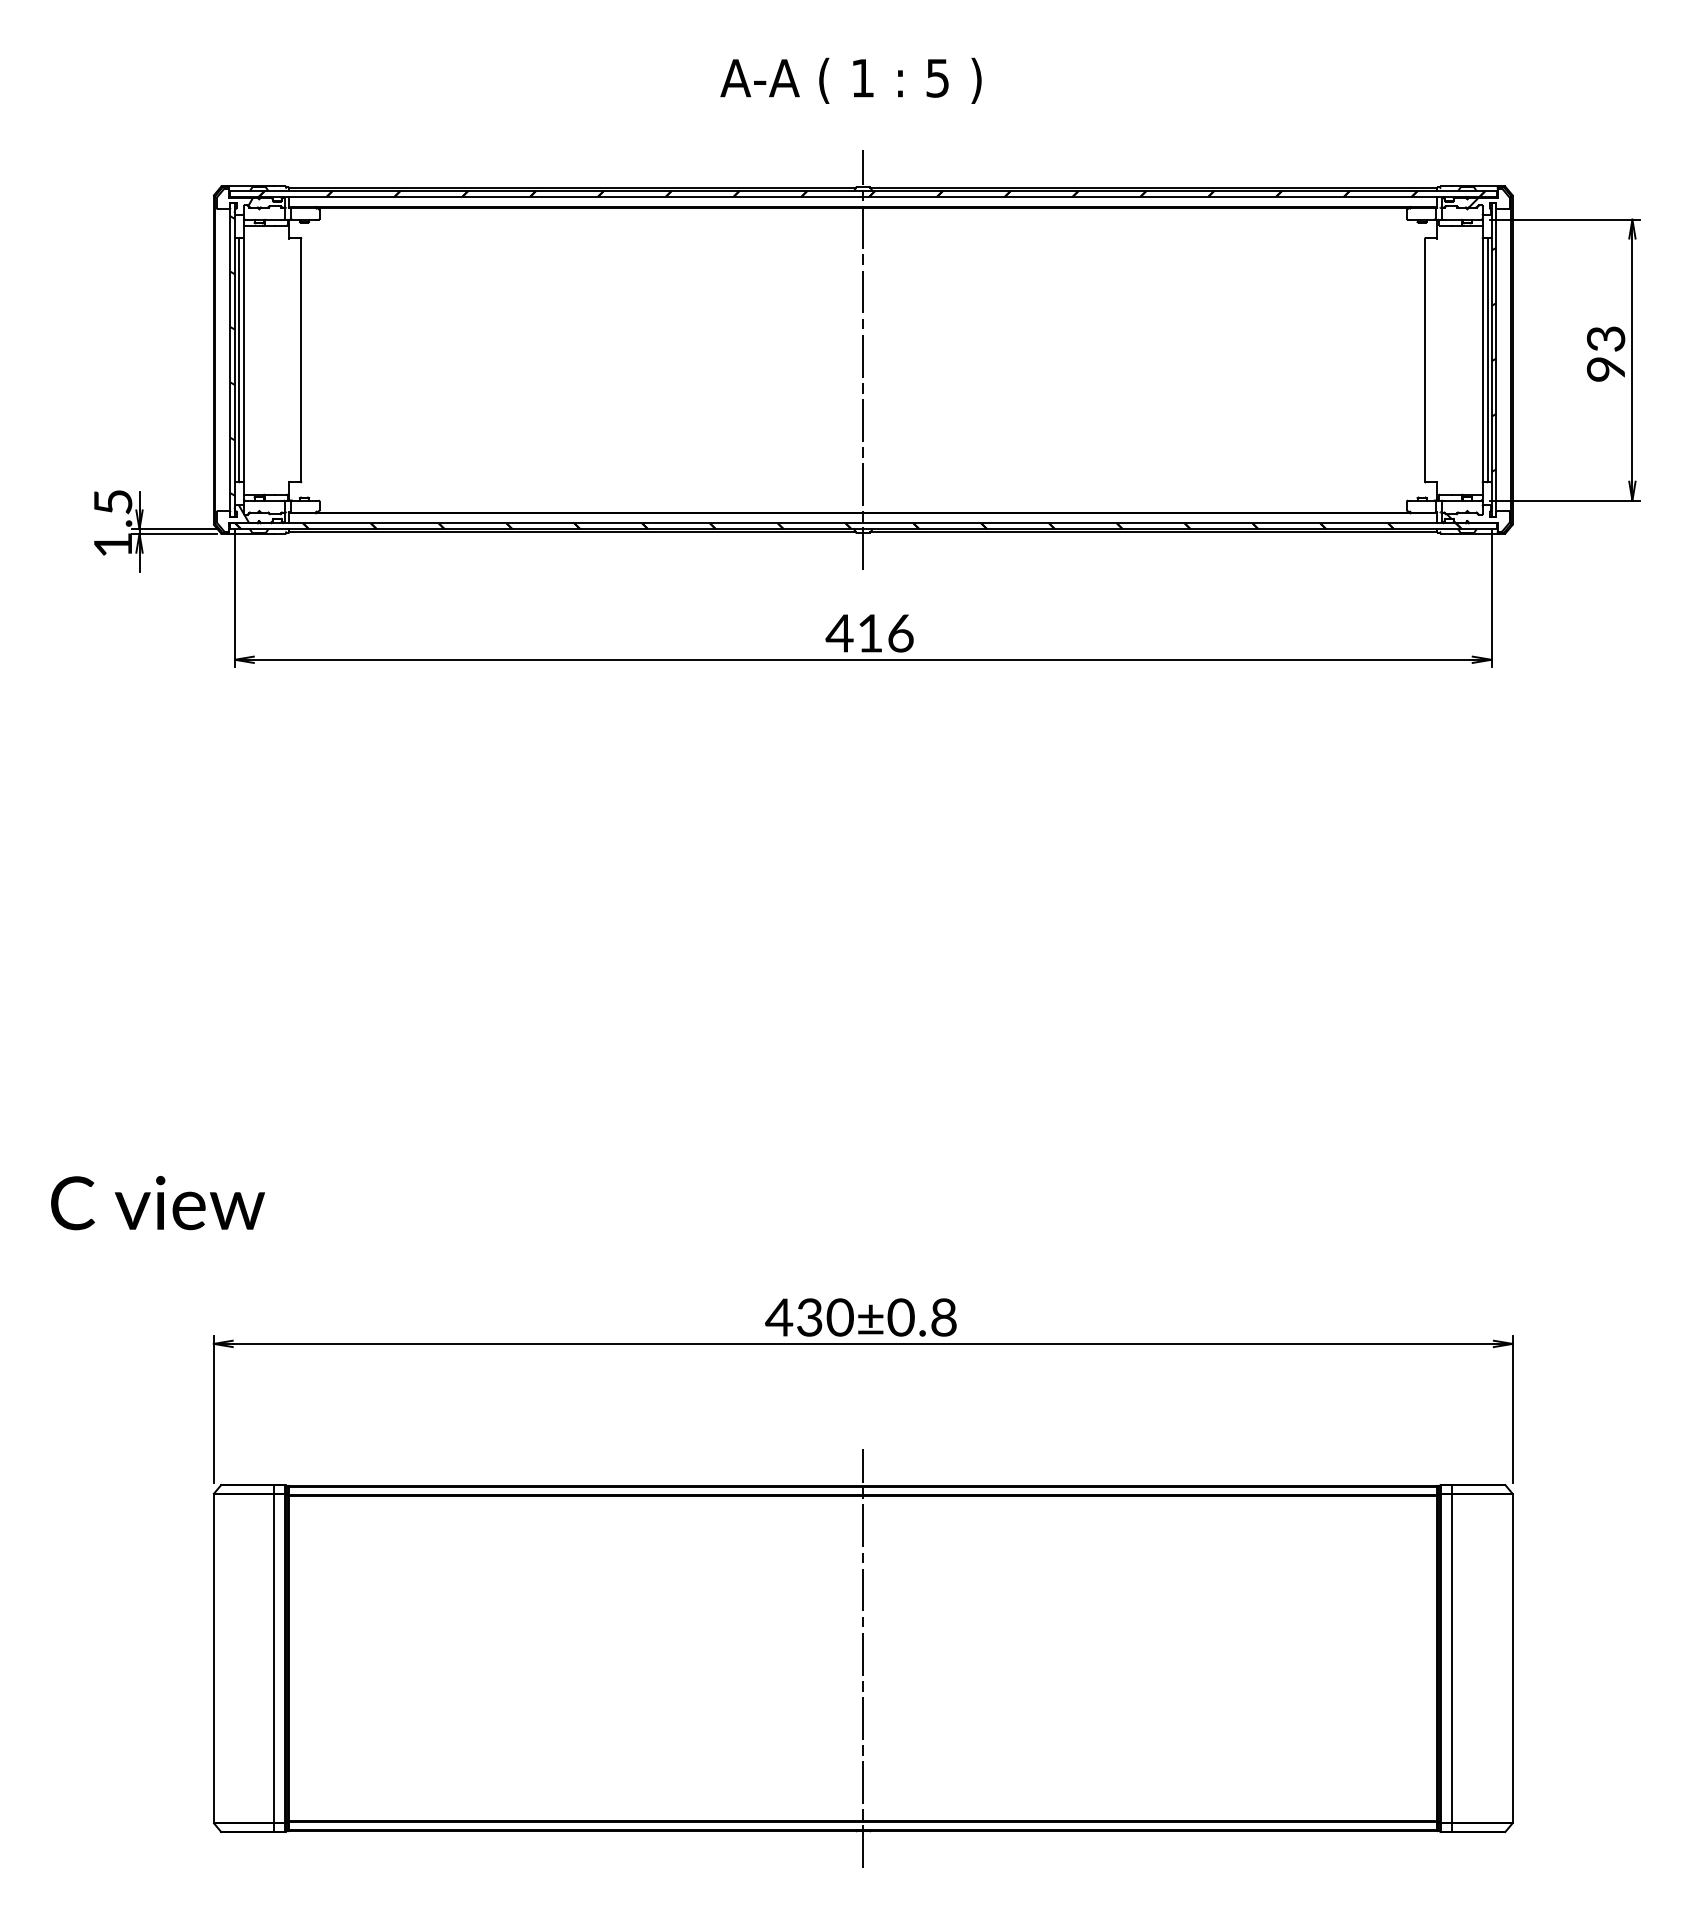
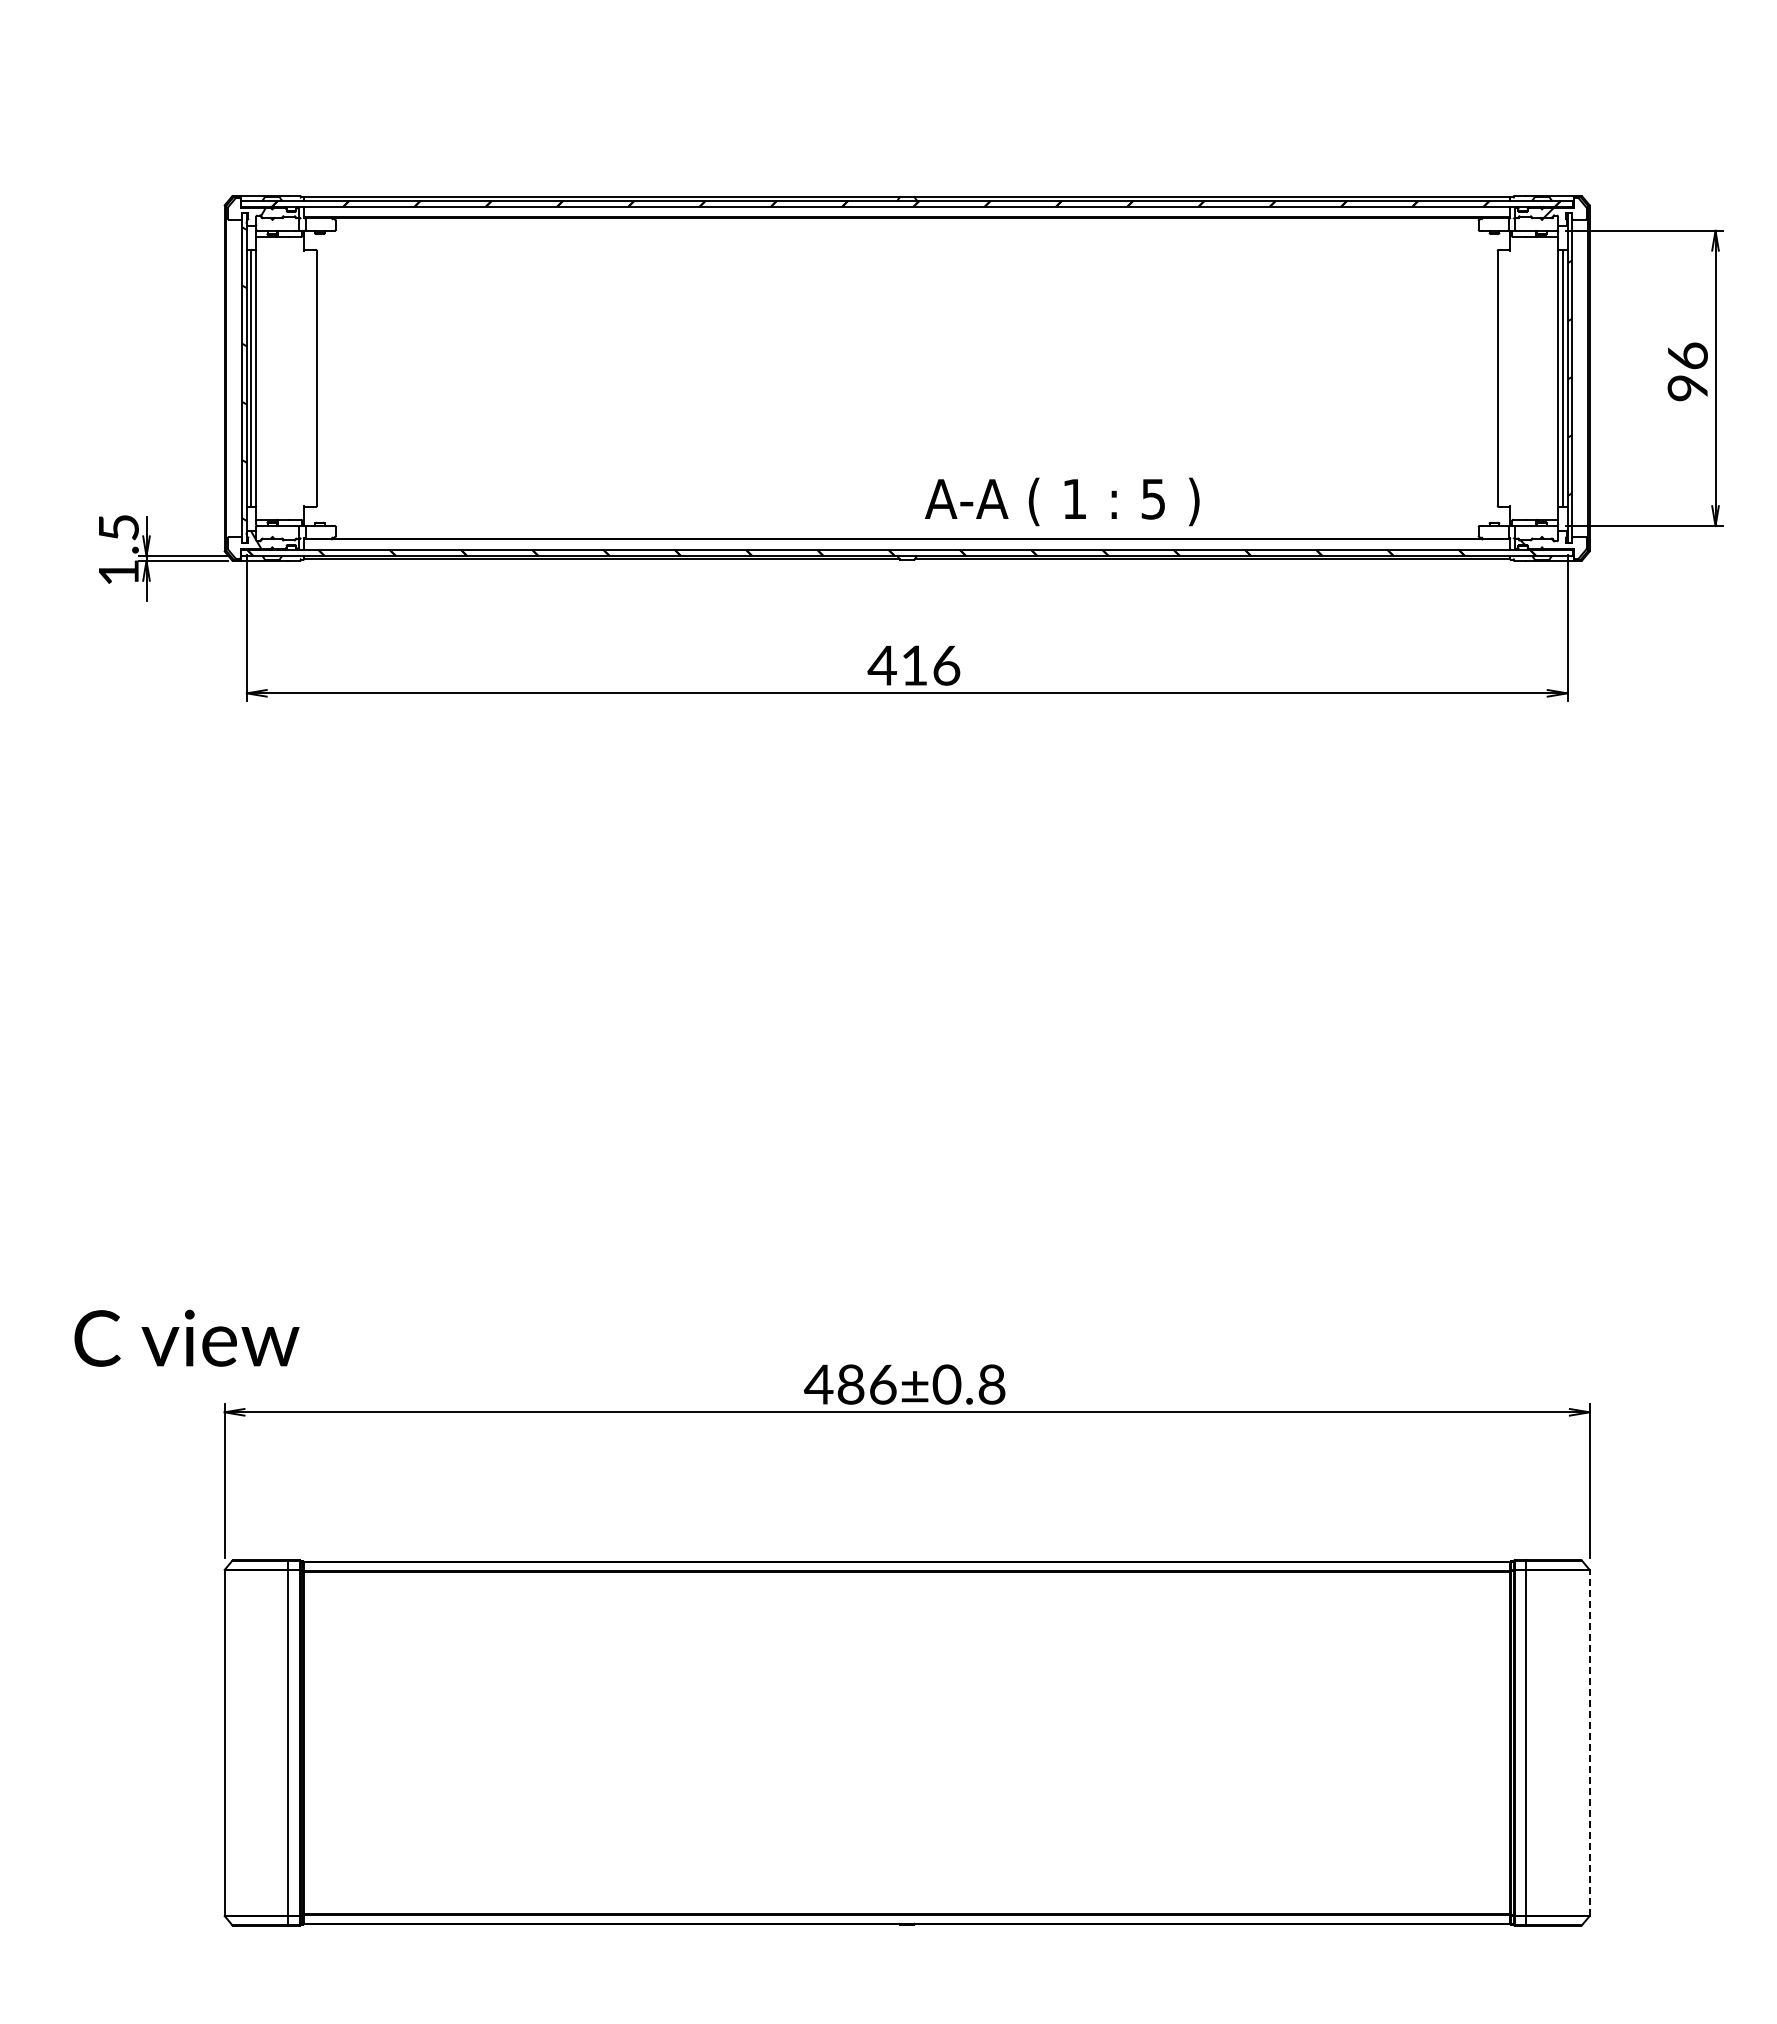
text: (851, 80) -> (1062, 501), moved
text: (1605, 338) -> (1687, 355), 93 -> 96
line: (863, 360) -> (907, 378), removed
text: (157, 1202) -> (186, 1337), moved
text: (825, 1317) -> (867, 1384), 430±0.8 -> 486±0.8
line: (863, 1658) -> (907, 1742), removed
line: (1512, 1658) -> (1589, 1742), solid -> dashed

